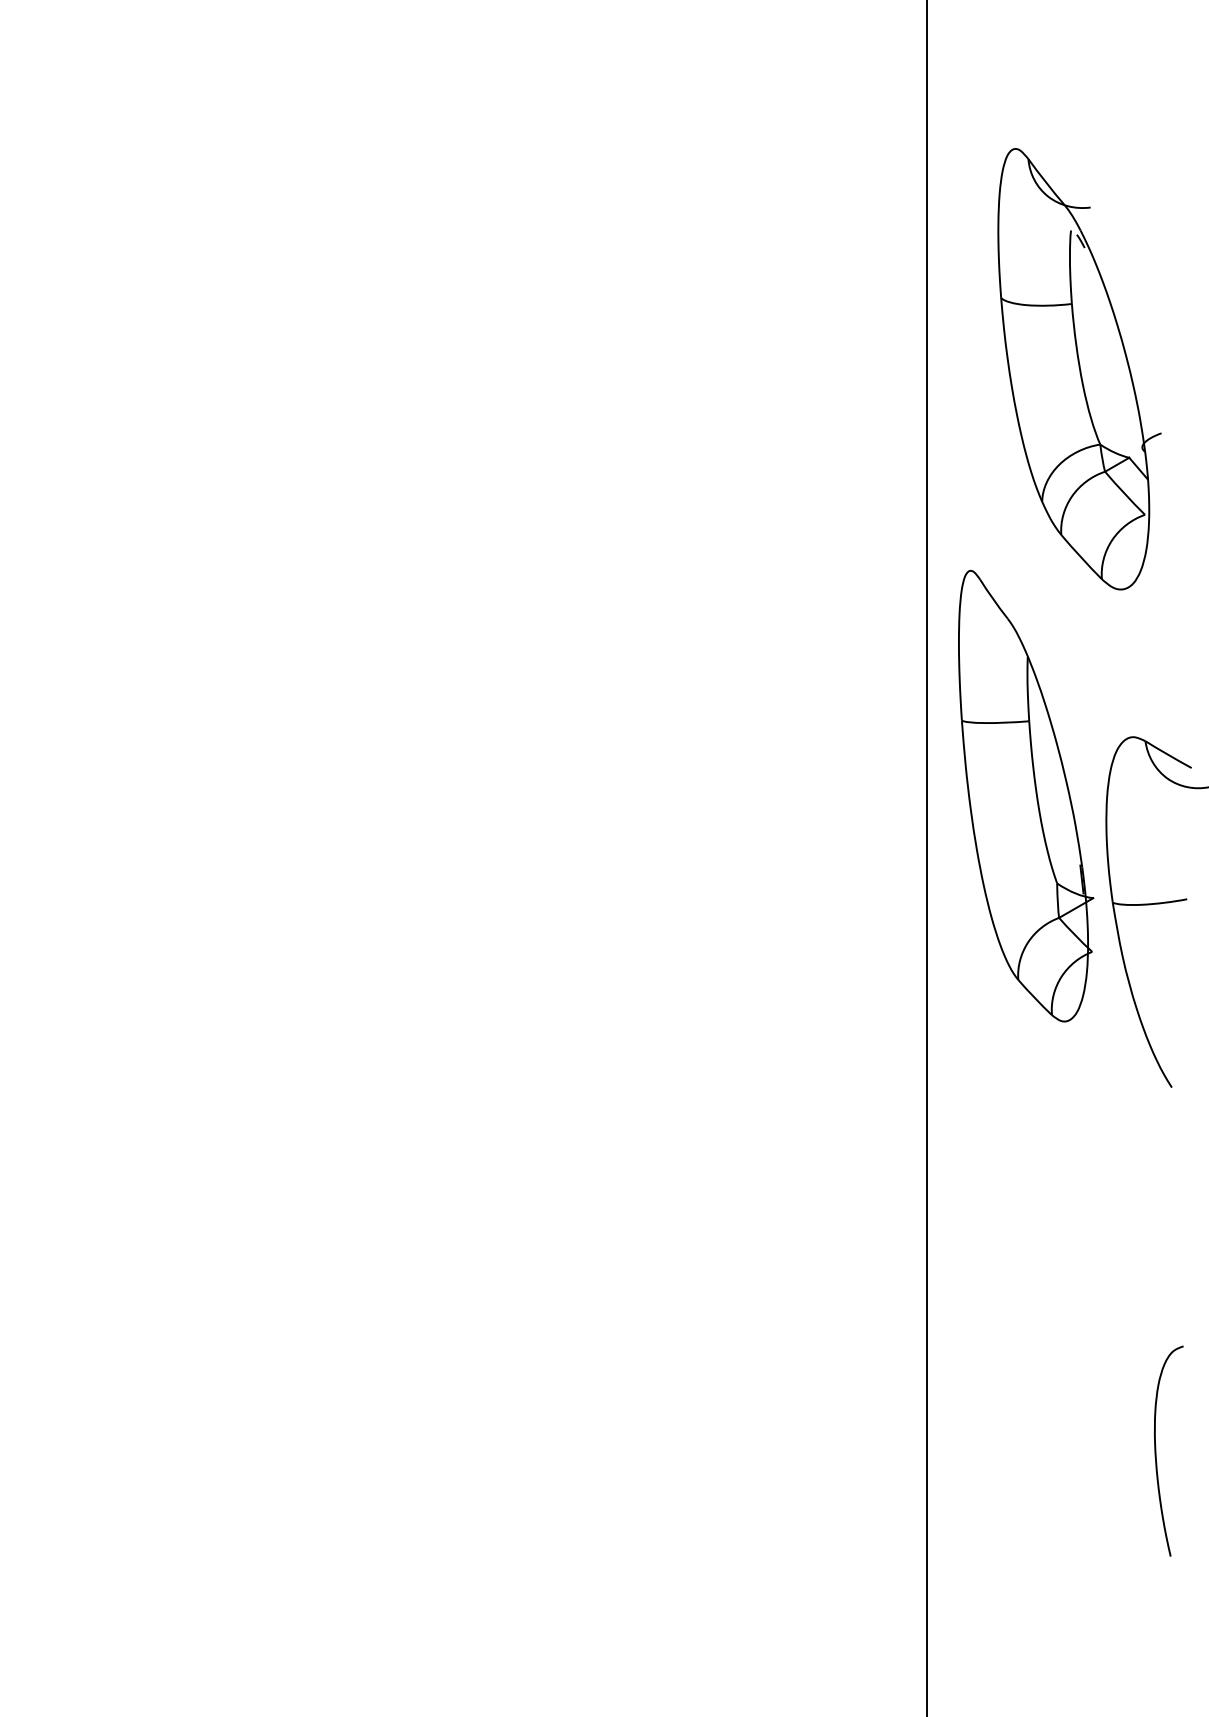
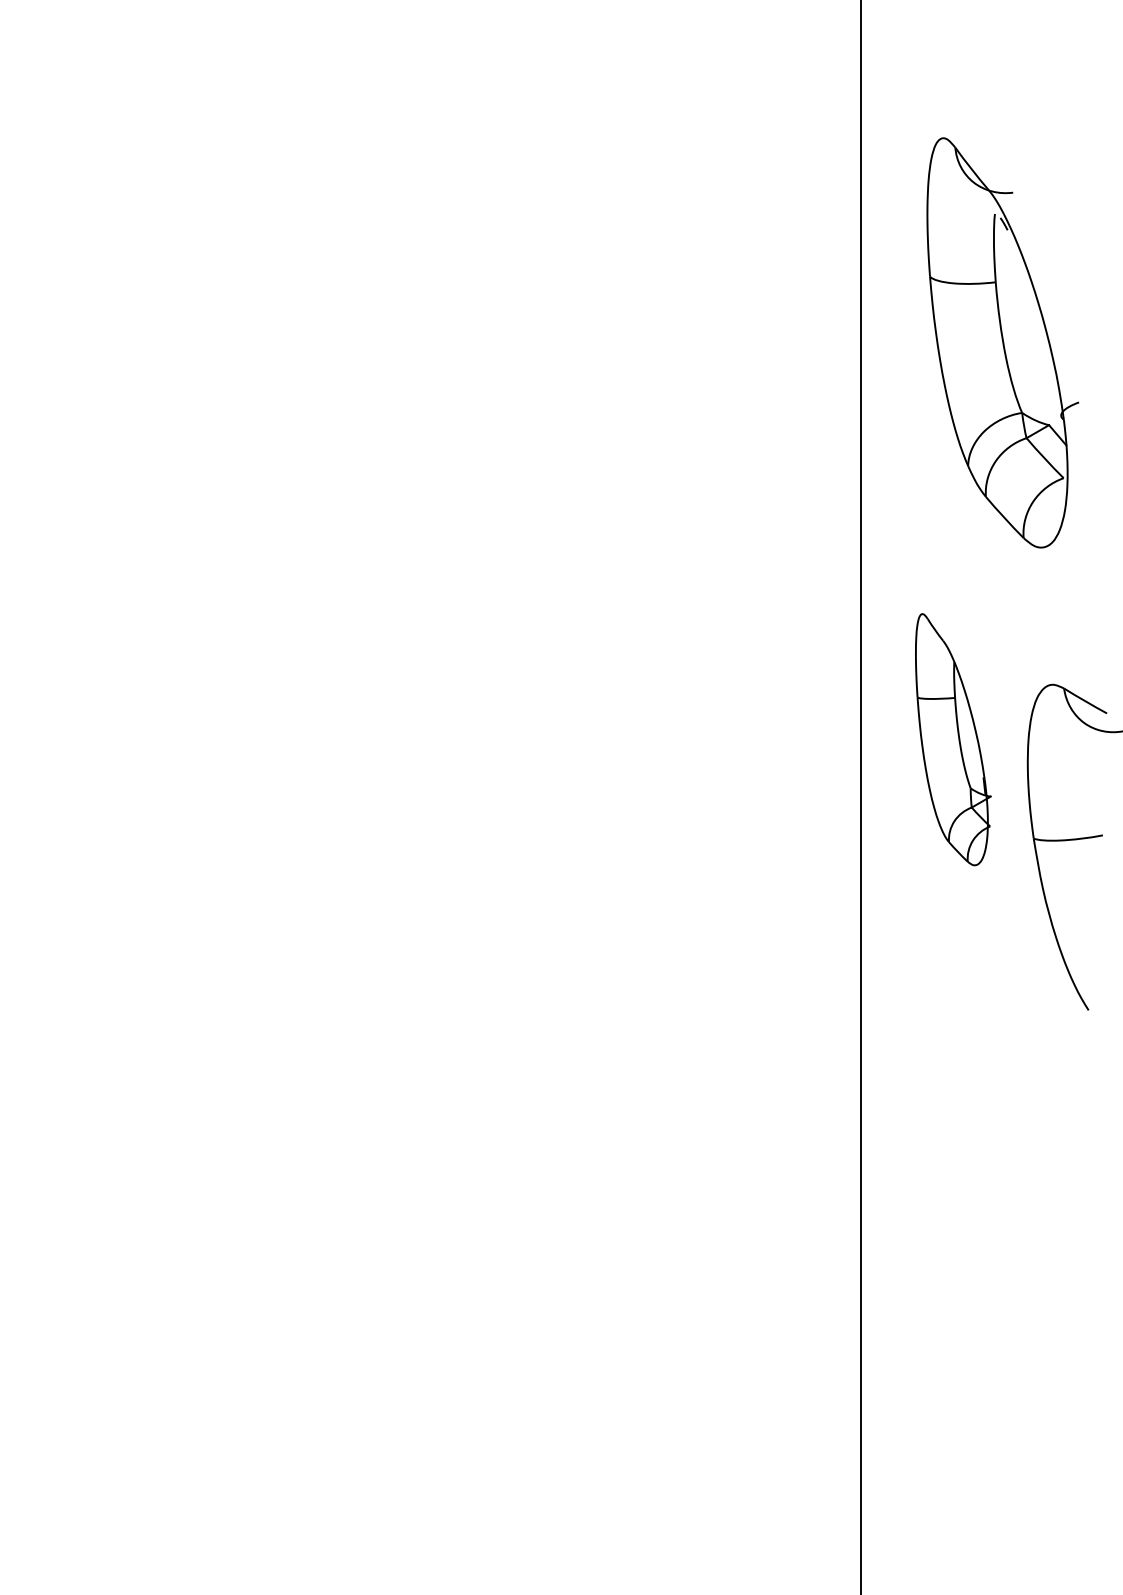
part: (1026, 796) -> (953, 739), size x0.6
curve: (1156, 1450) -> (1074, 1347), removed

